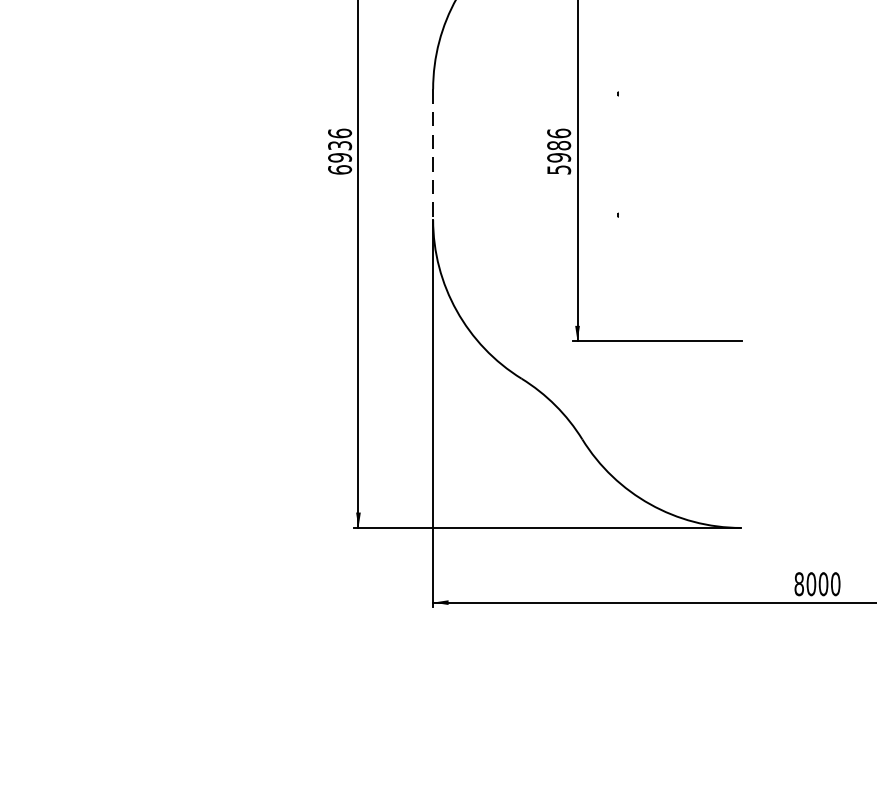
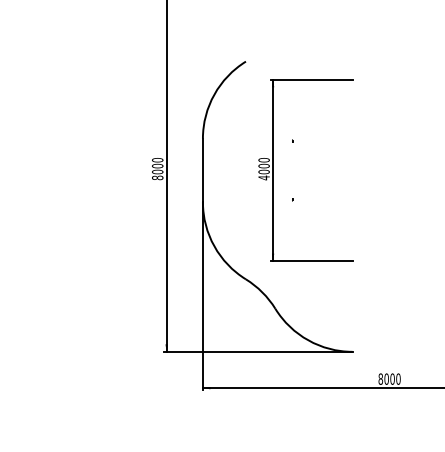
text: (339, 150) -> (157, 168), 6936 -> 8000
text: (557, 152) -> (263, 169), 5986 -> 4000
line: (432, 154) -> (202, 170), dashed -> solid

